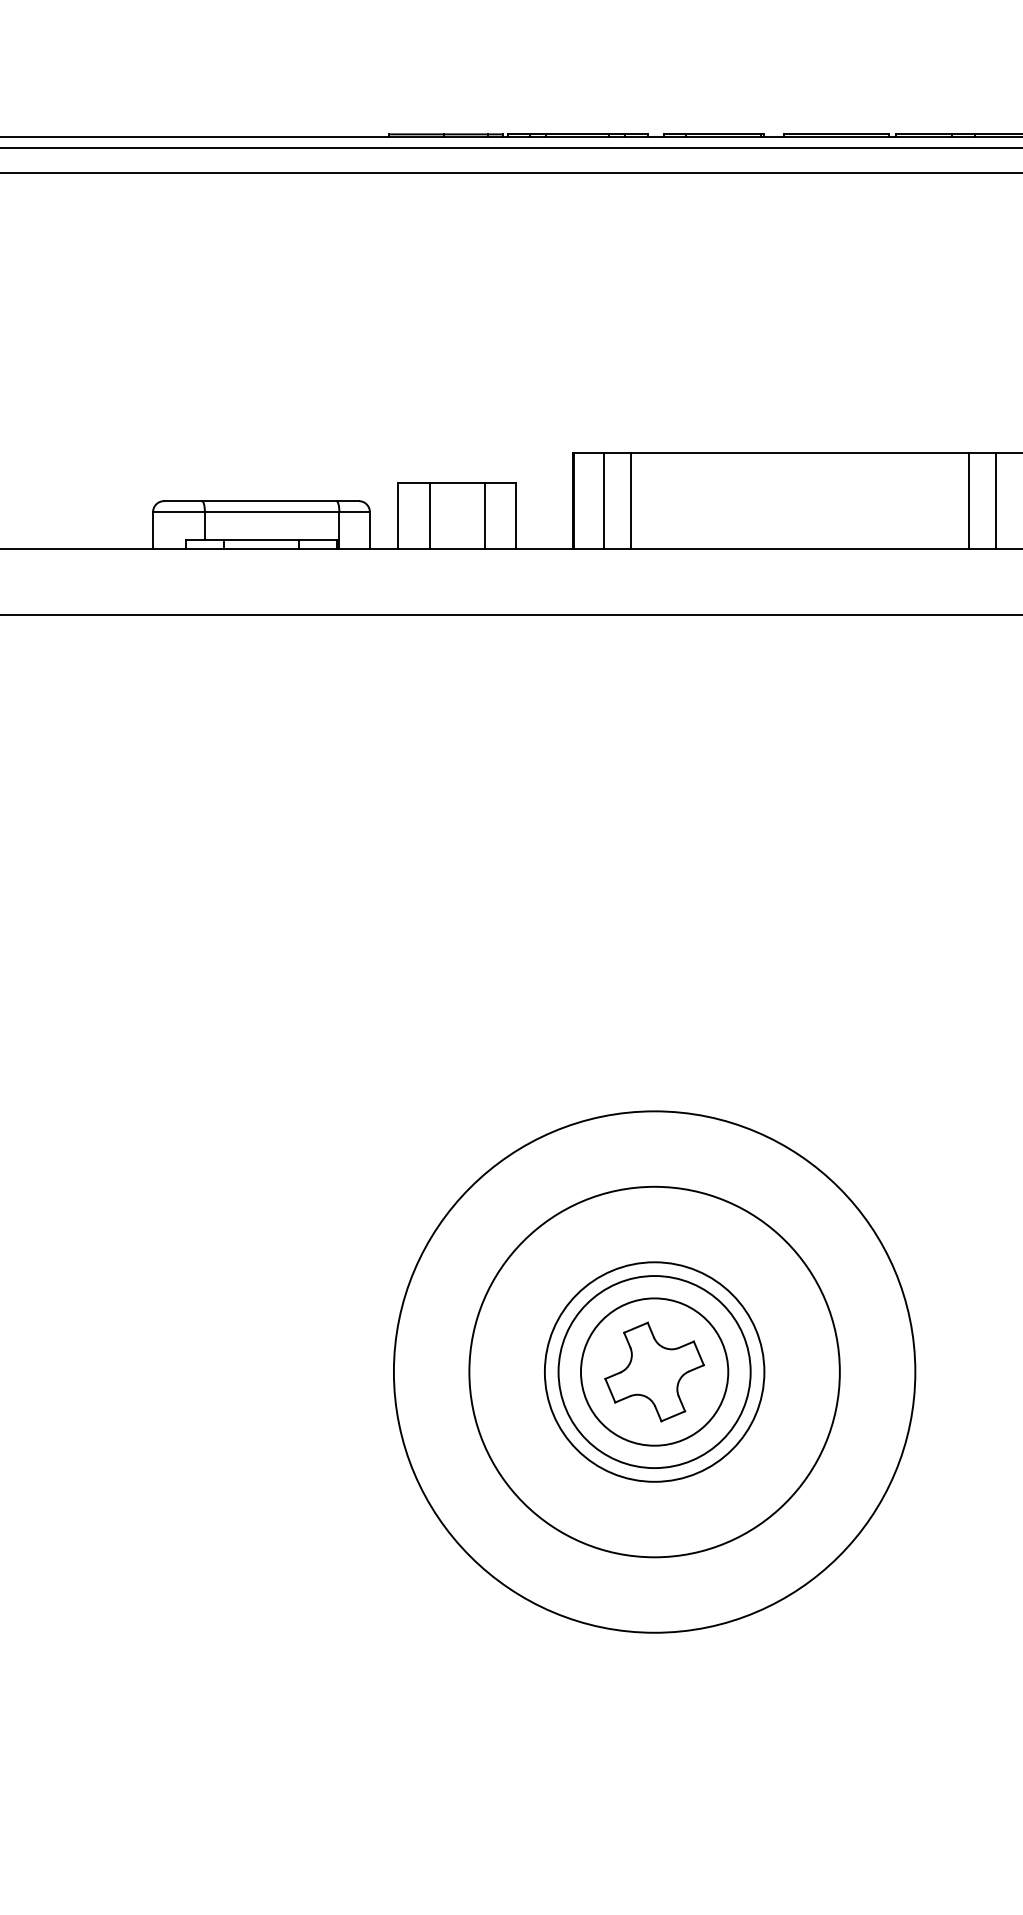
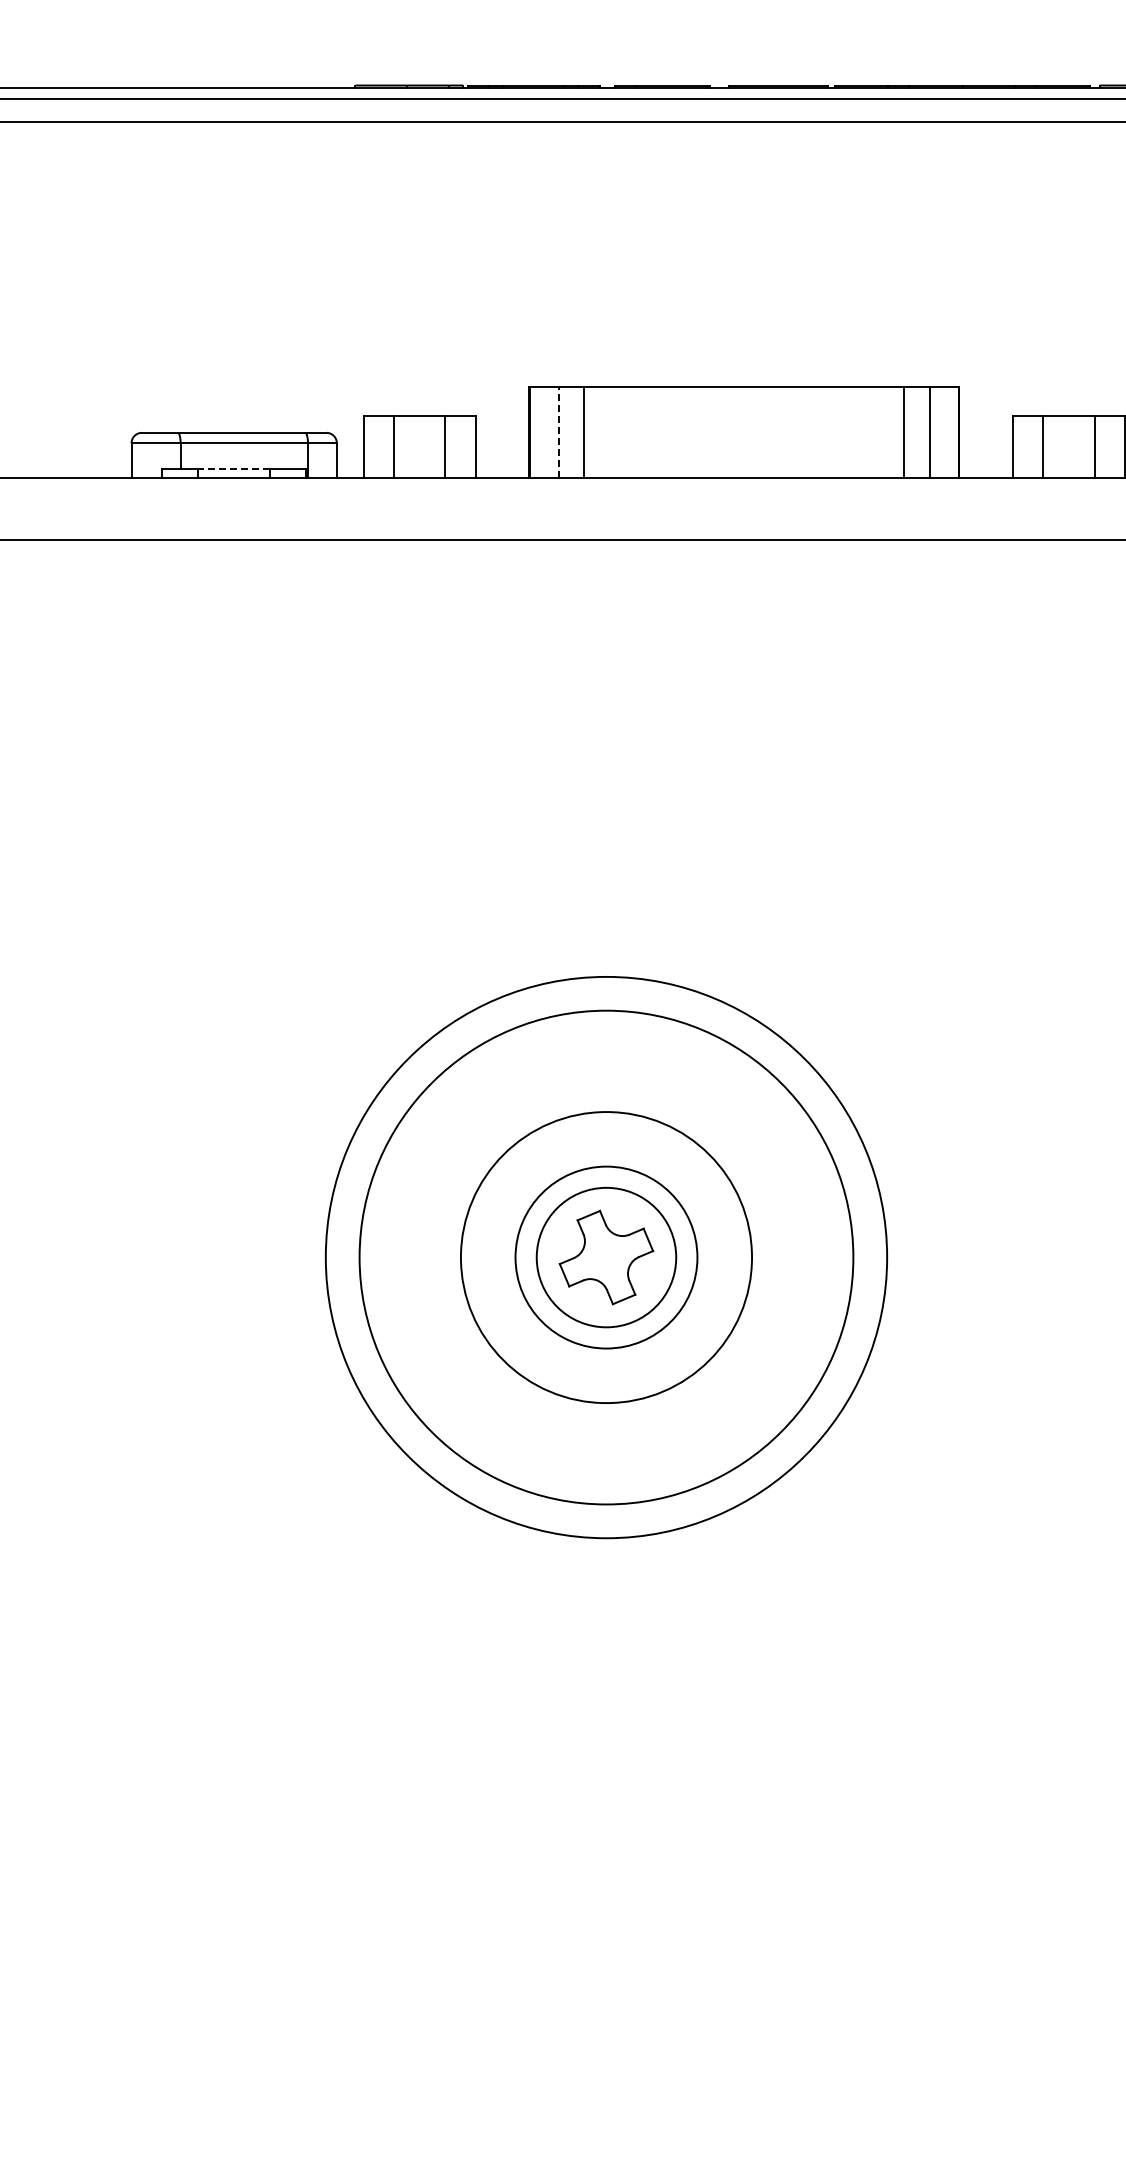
line: (603, 499) -> (558, 431), solid -> dashed
line: (261, 539) -> (234, 469), solid -> dashed
circle: (654, 1371) -> (606, 1257), size x1.4
circle: (654, 1371) -> (606, 1257), size x1.6

